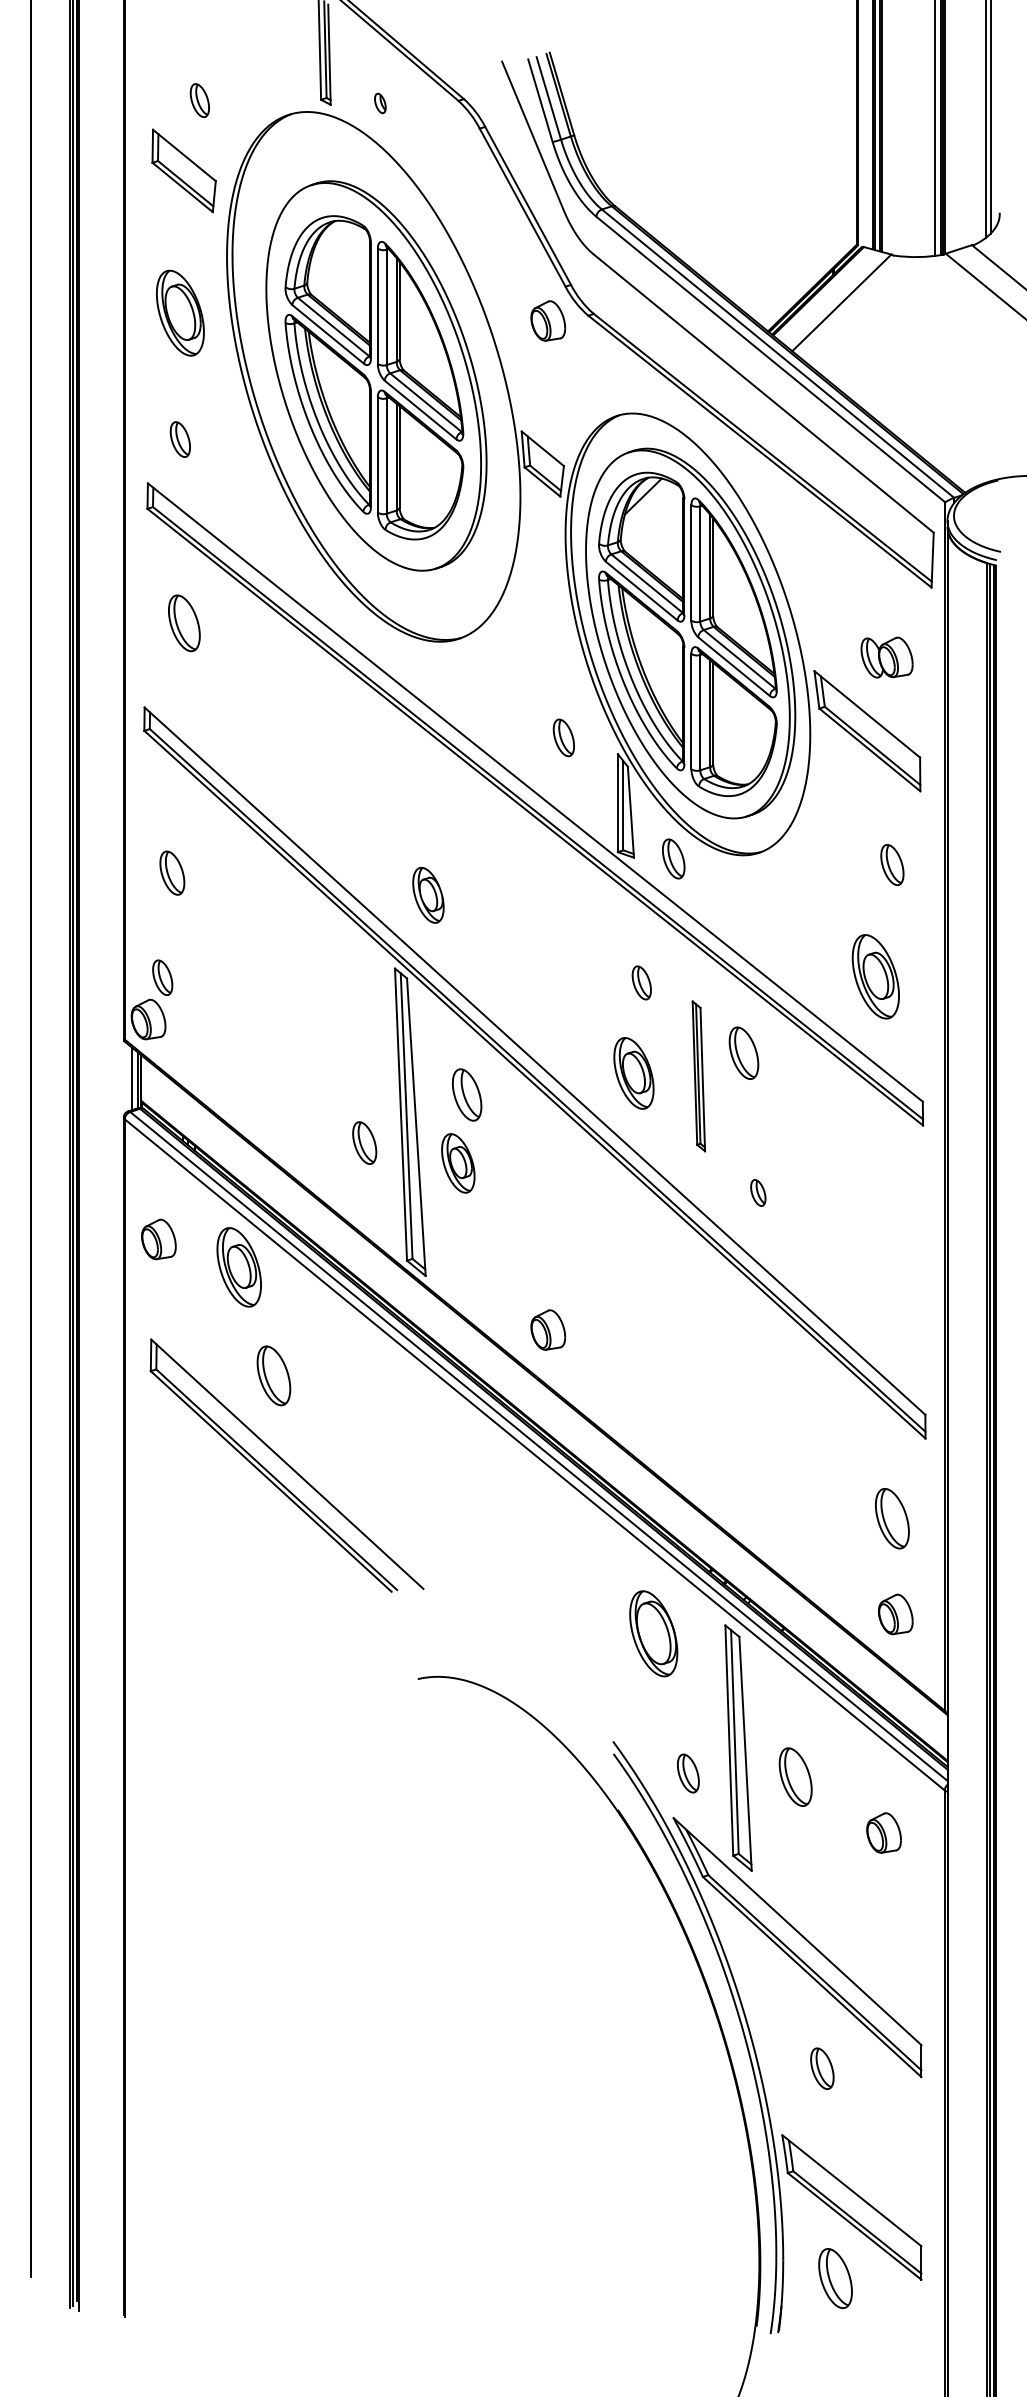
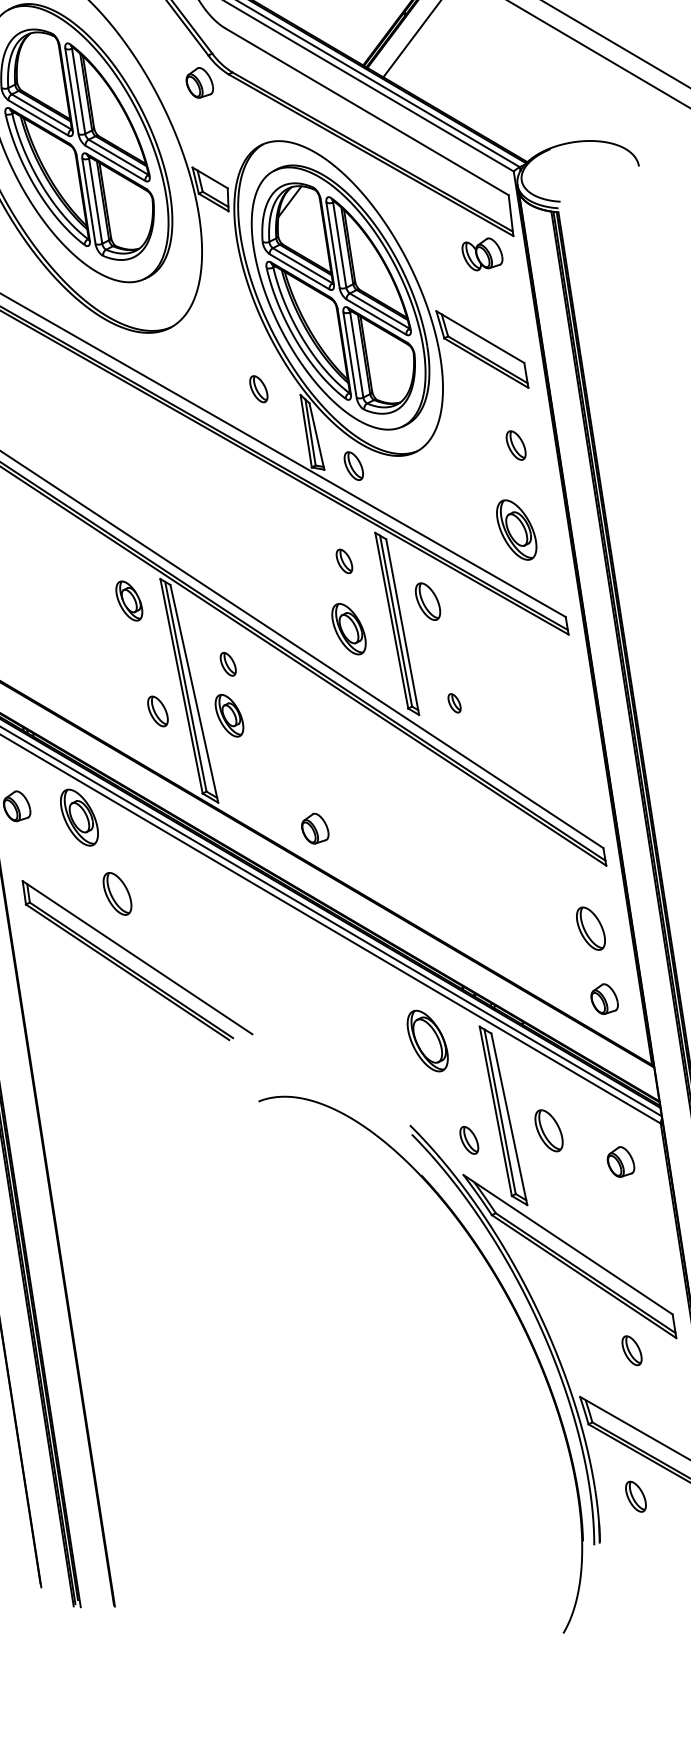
part: (886, 657) -> (482, 254), moved
part: (428, 894) -> (129, 600), moved
part: (698, 1076) -> (397, 624), size x1.67
part: (467, 1095) -> (228, 664), size x0.62
part: (822, 2068) -> (632, 1350), moved
part: (835, 2278) -> (635, 1496), size x0.71

